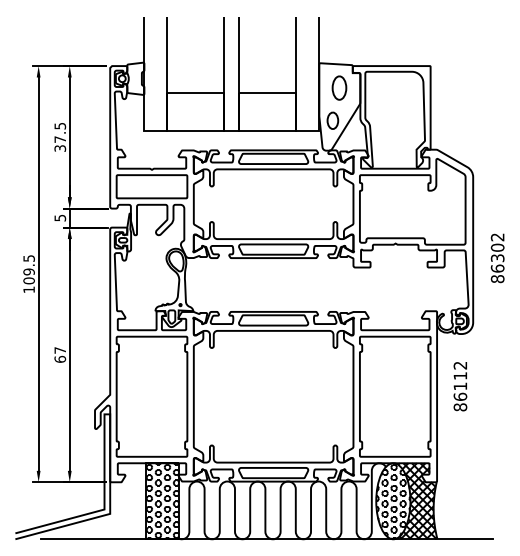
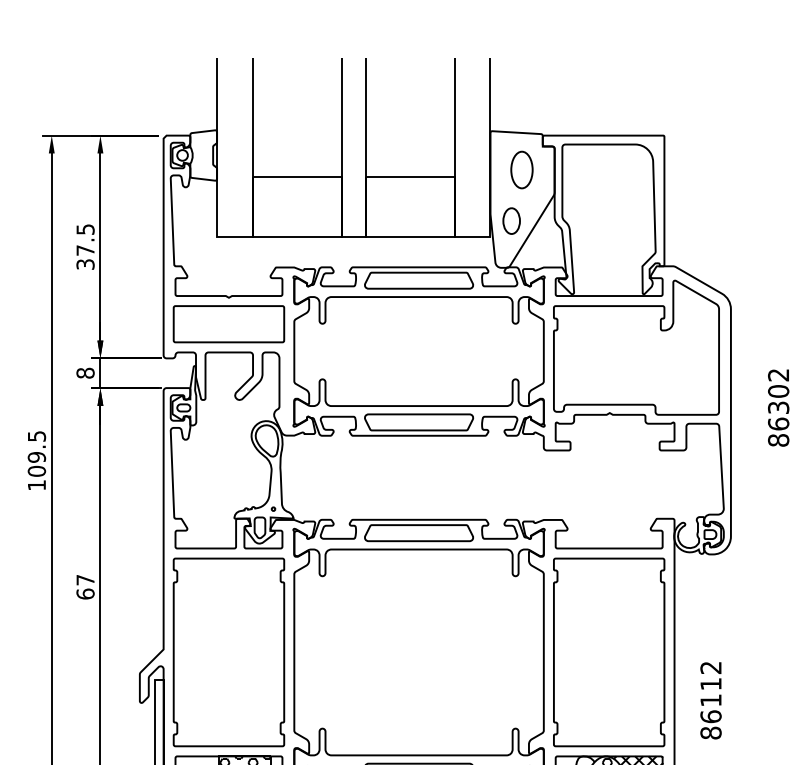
text: (60, 217) -> (85, 372), 5 -> 8
text: (497, 258) -> (778, 408), moved
text: (460, 386) -> (711, 700), moved

